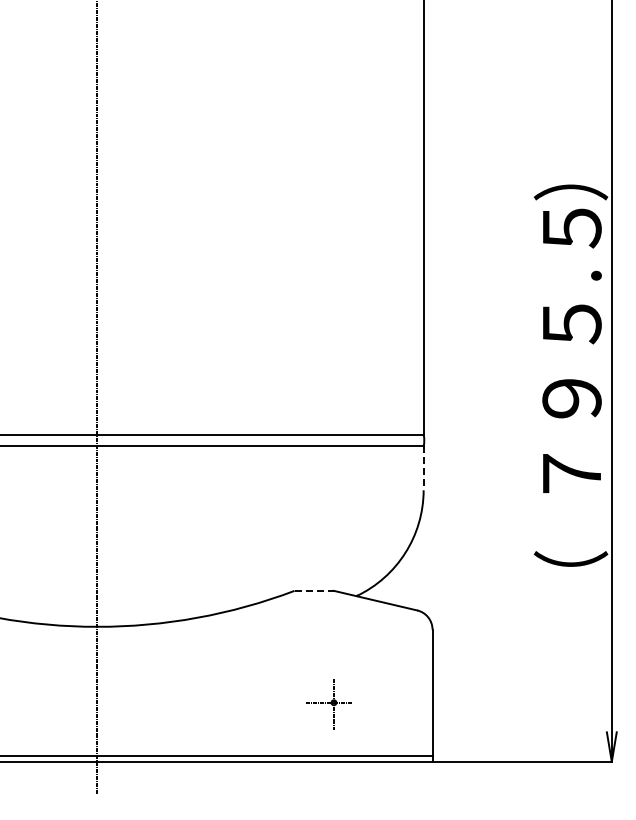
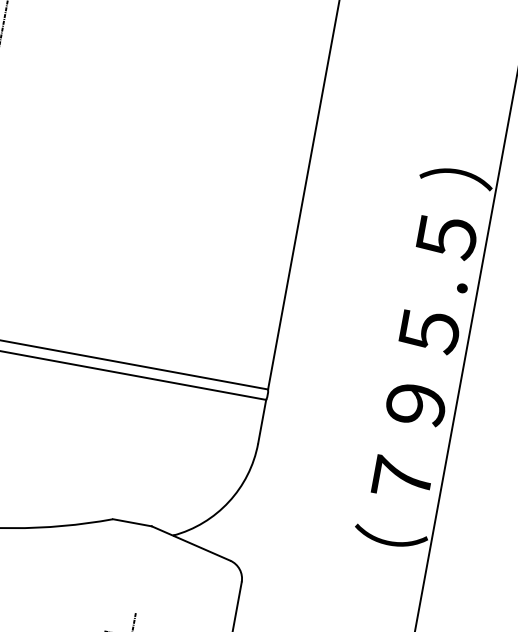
text: (571, 350) -> (424, 357), moved
line: (423, 468) -> (261, 422), dashed -> solid
line: (314, 590) -> (132, 522), dashed -> solid

